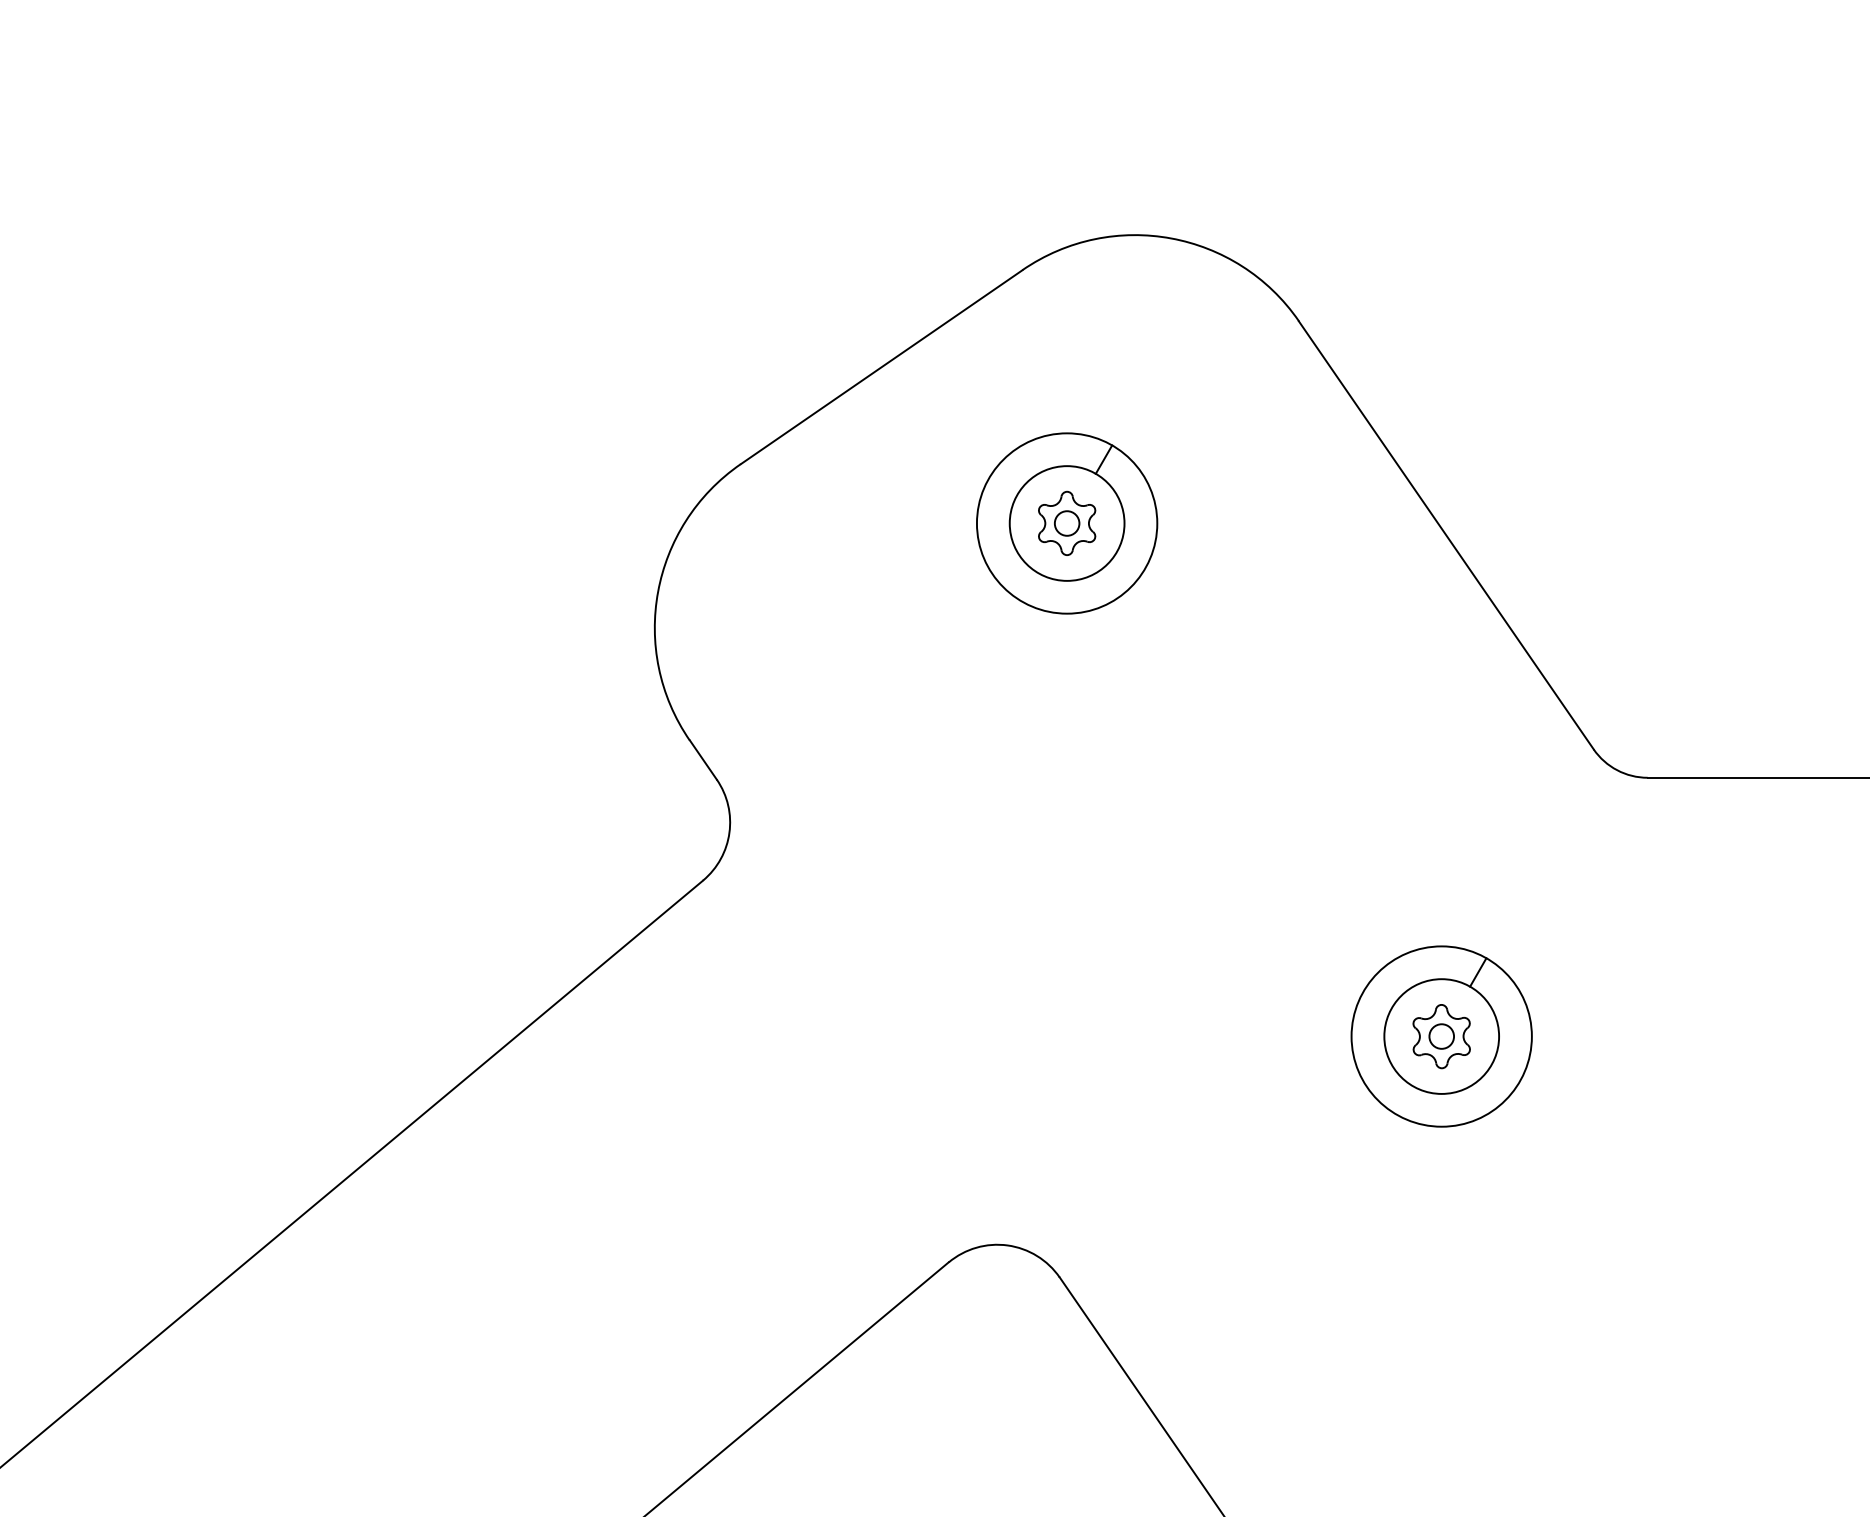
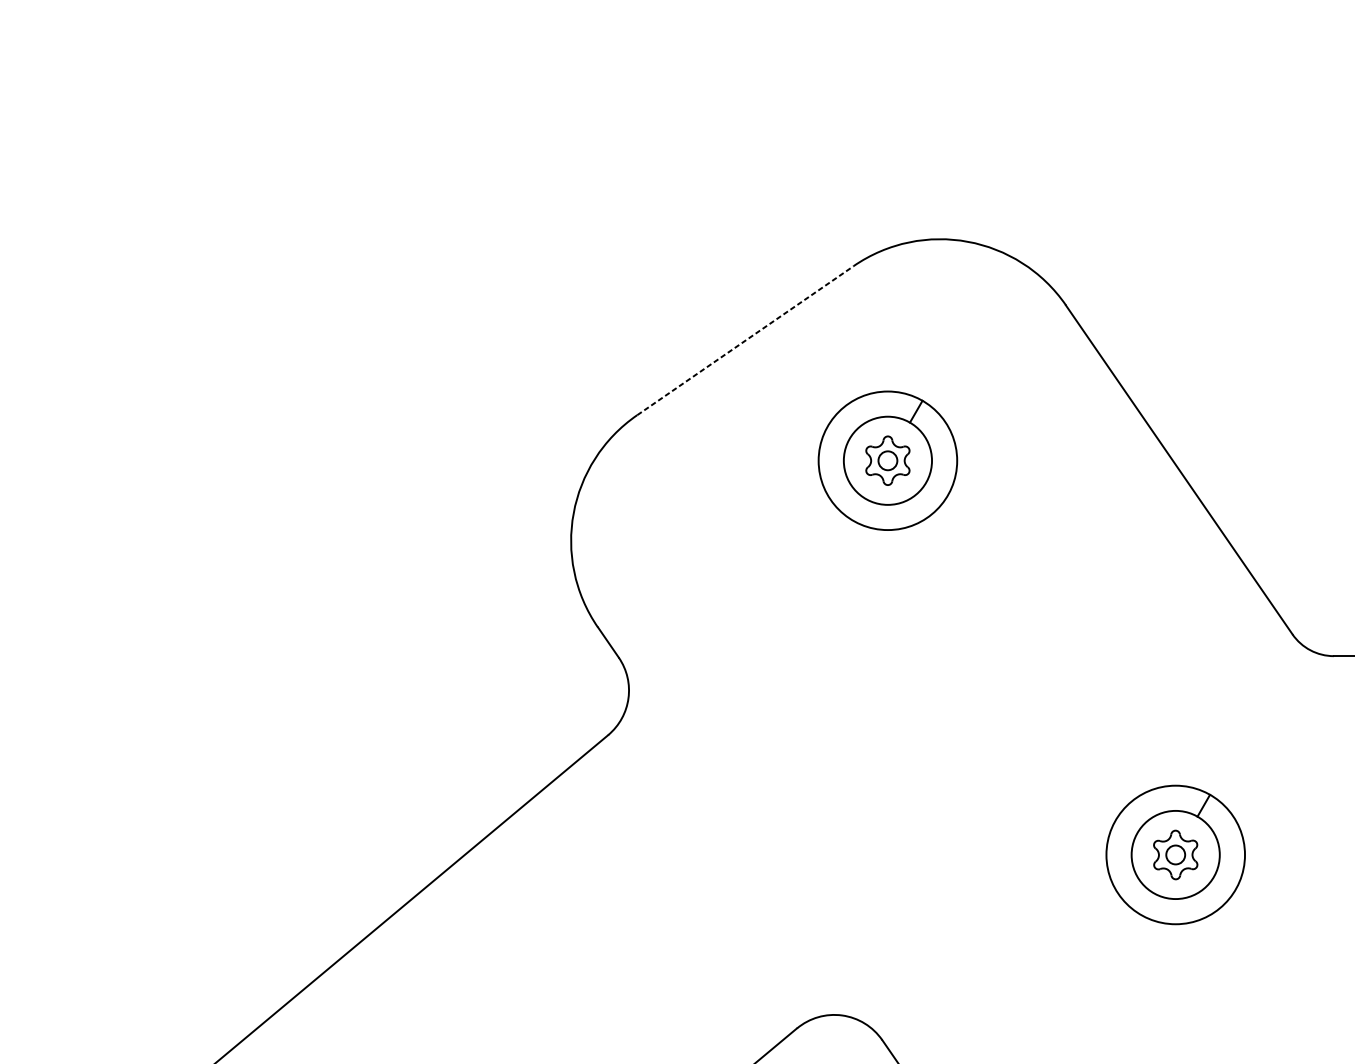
line: (881, 367) -> (745, 340), solid -> dashed

